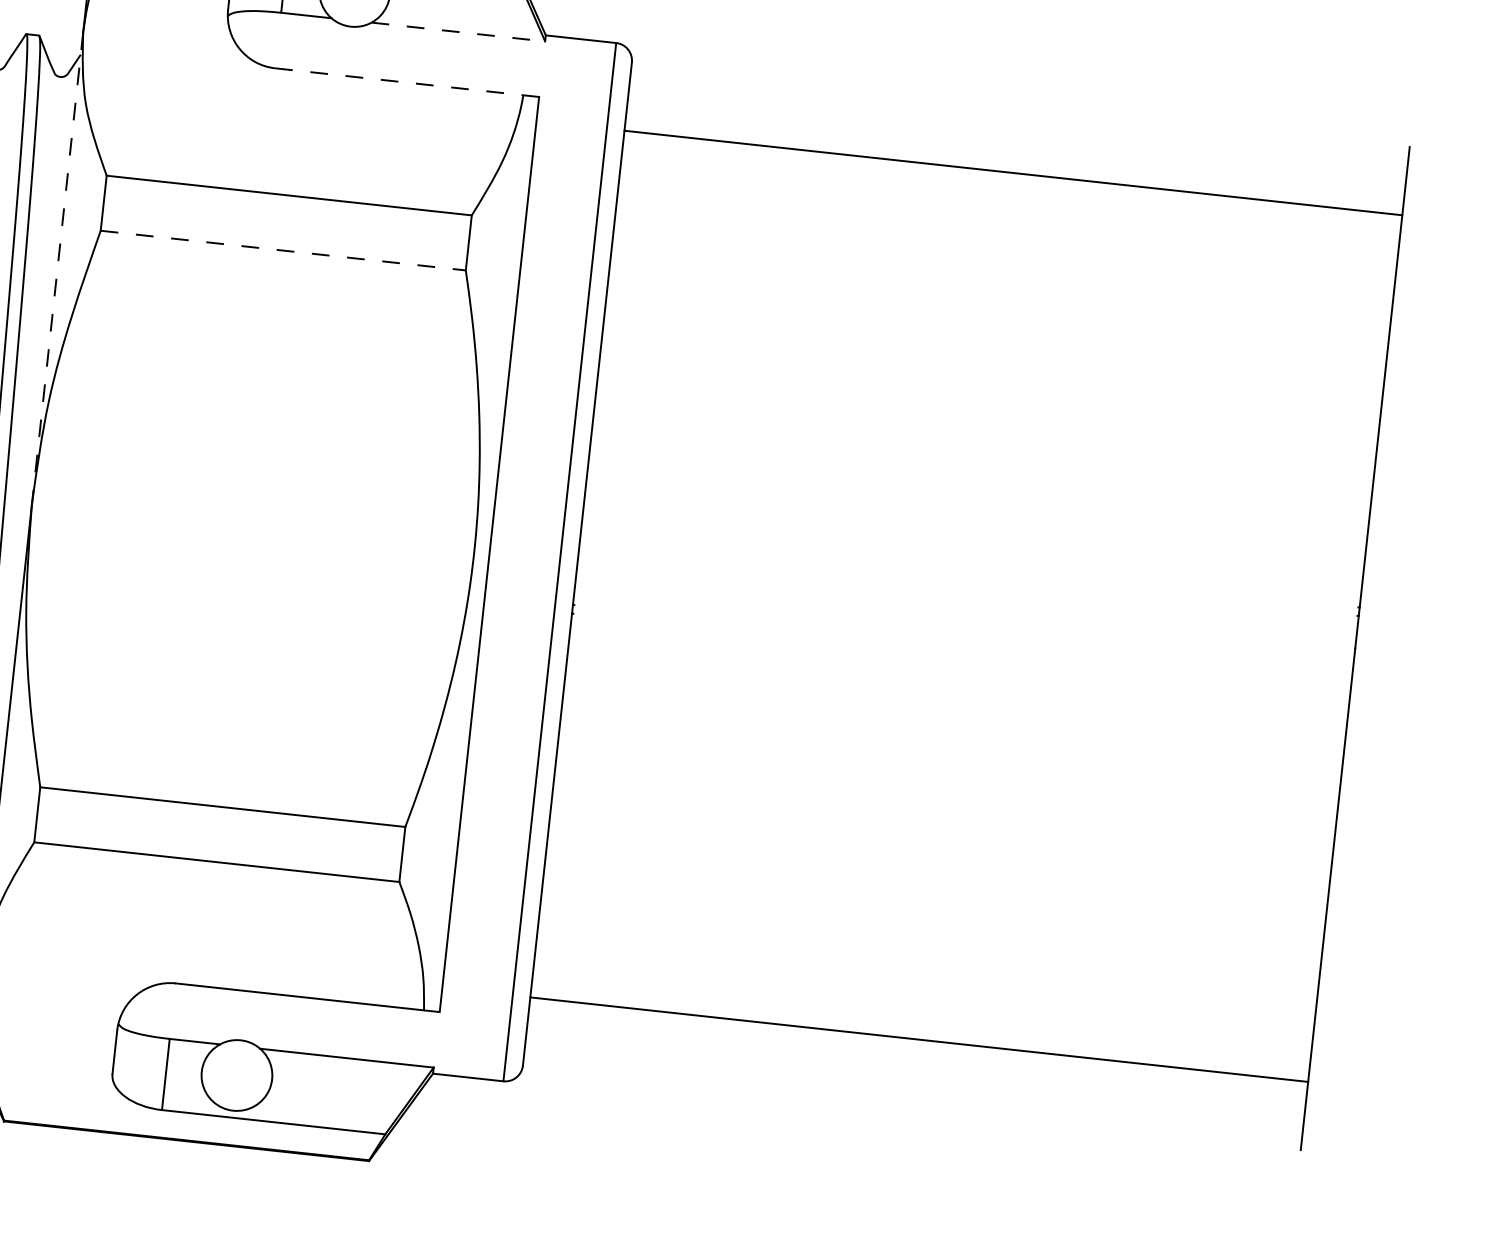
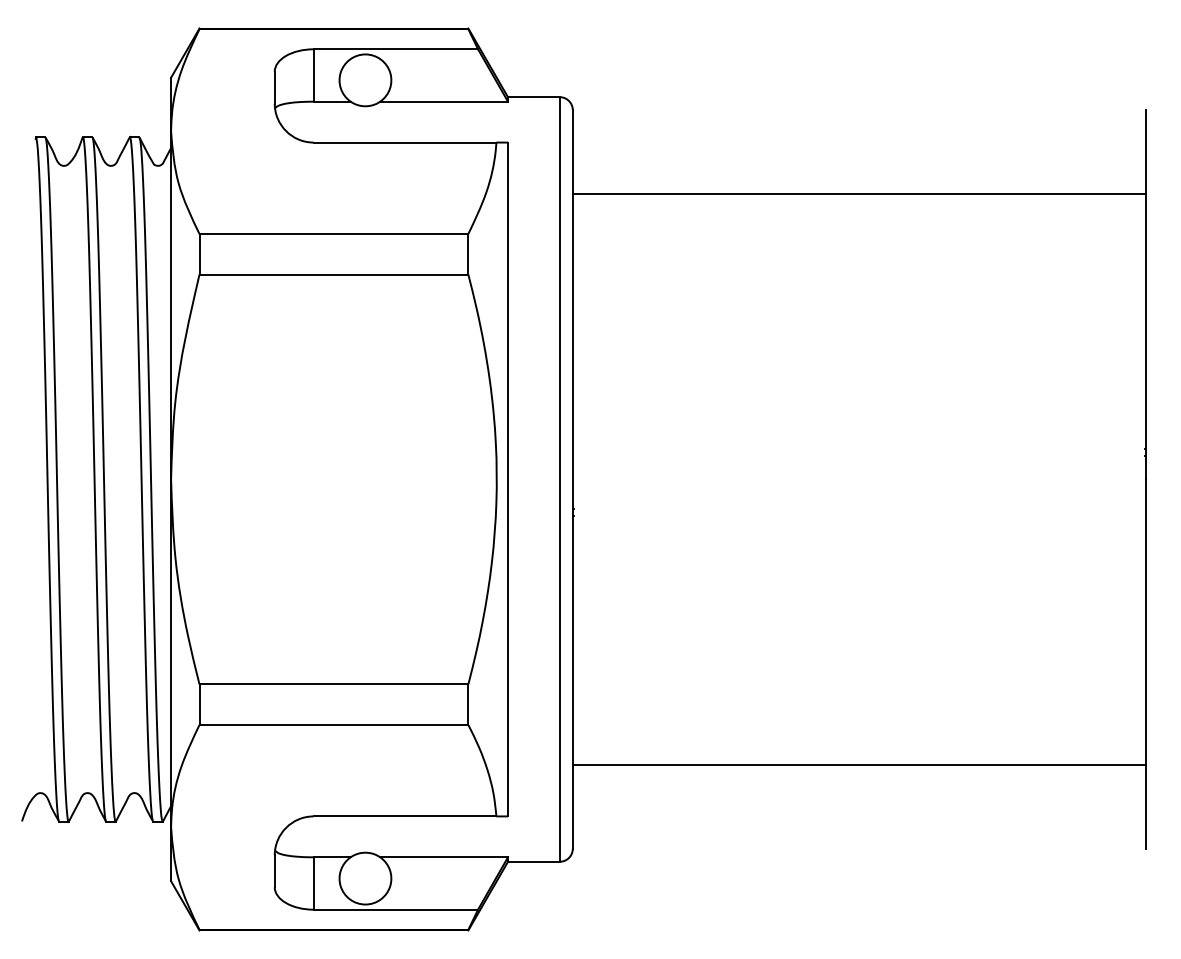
line: (458, 31) -> (444, 101), dashed -> solid
line: (399, 81) -> (405, 142), dashed -> solid
line: (1012, 173) -> (858, 194), moved
line: (284, 250) -> (334, 274), dashed -> solid
line: (58, 268) -> (171, 305), dashed -> solid
line: (918, 1039) -> (858, 764), moved

